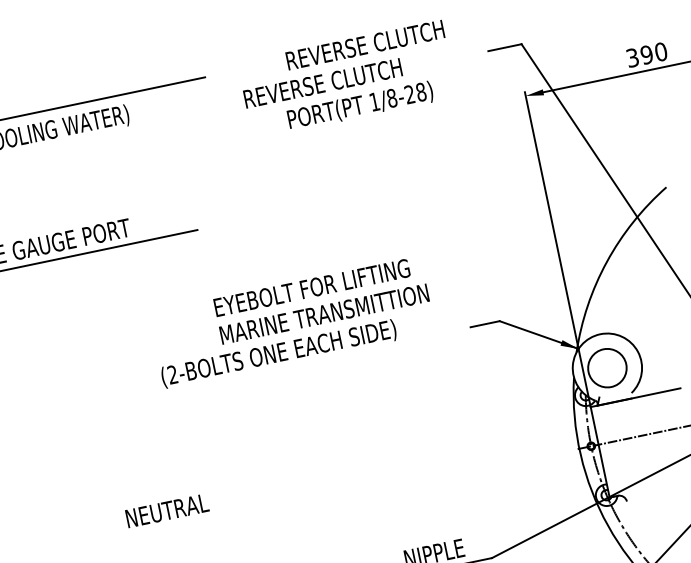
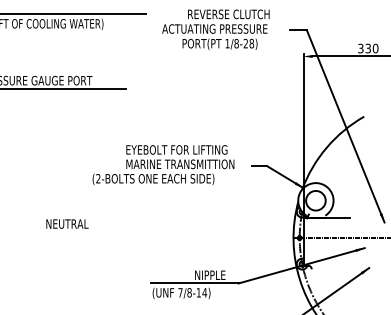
text: (647, 54) -> (368, 48), 390 -> 330
text: (343, 78) -> (214, 28), REVERSE CLUTCH -> ACTUATING PRESSURE
text: (292, 323) -> (163, 165), moved
text: (167, 509) -> (67, 223), moved

